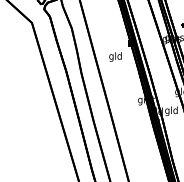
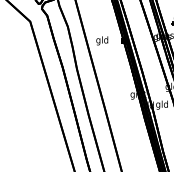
text: (115, 56) -> (102, 40), moved

